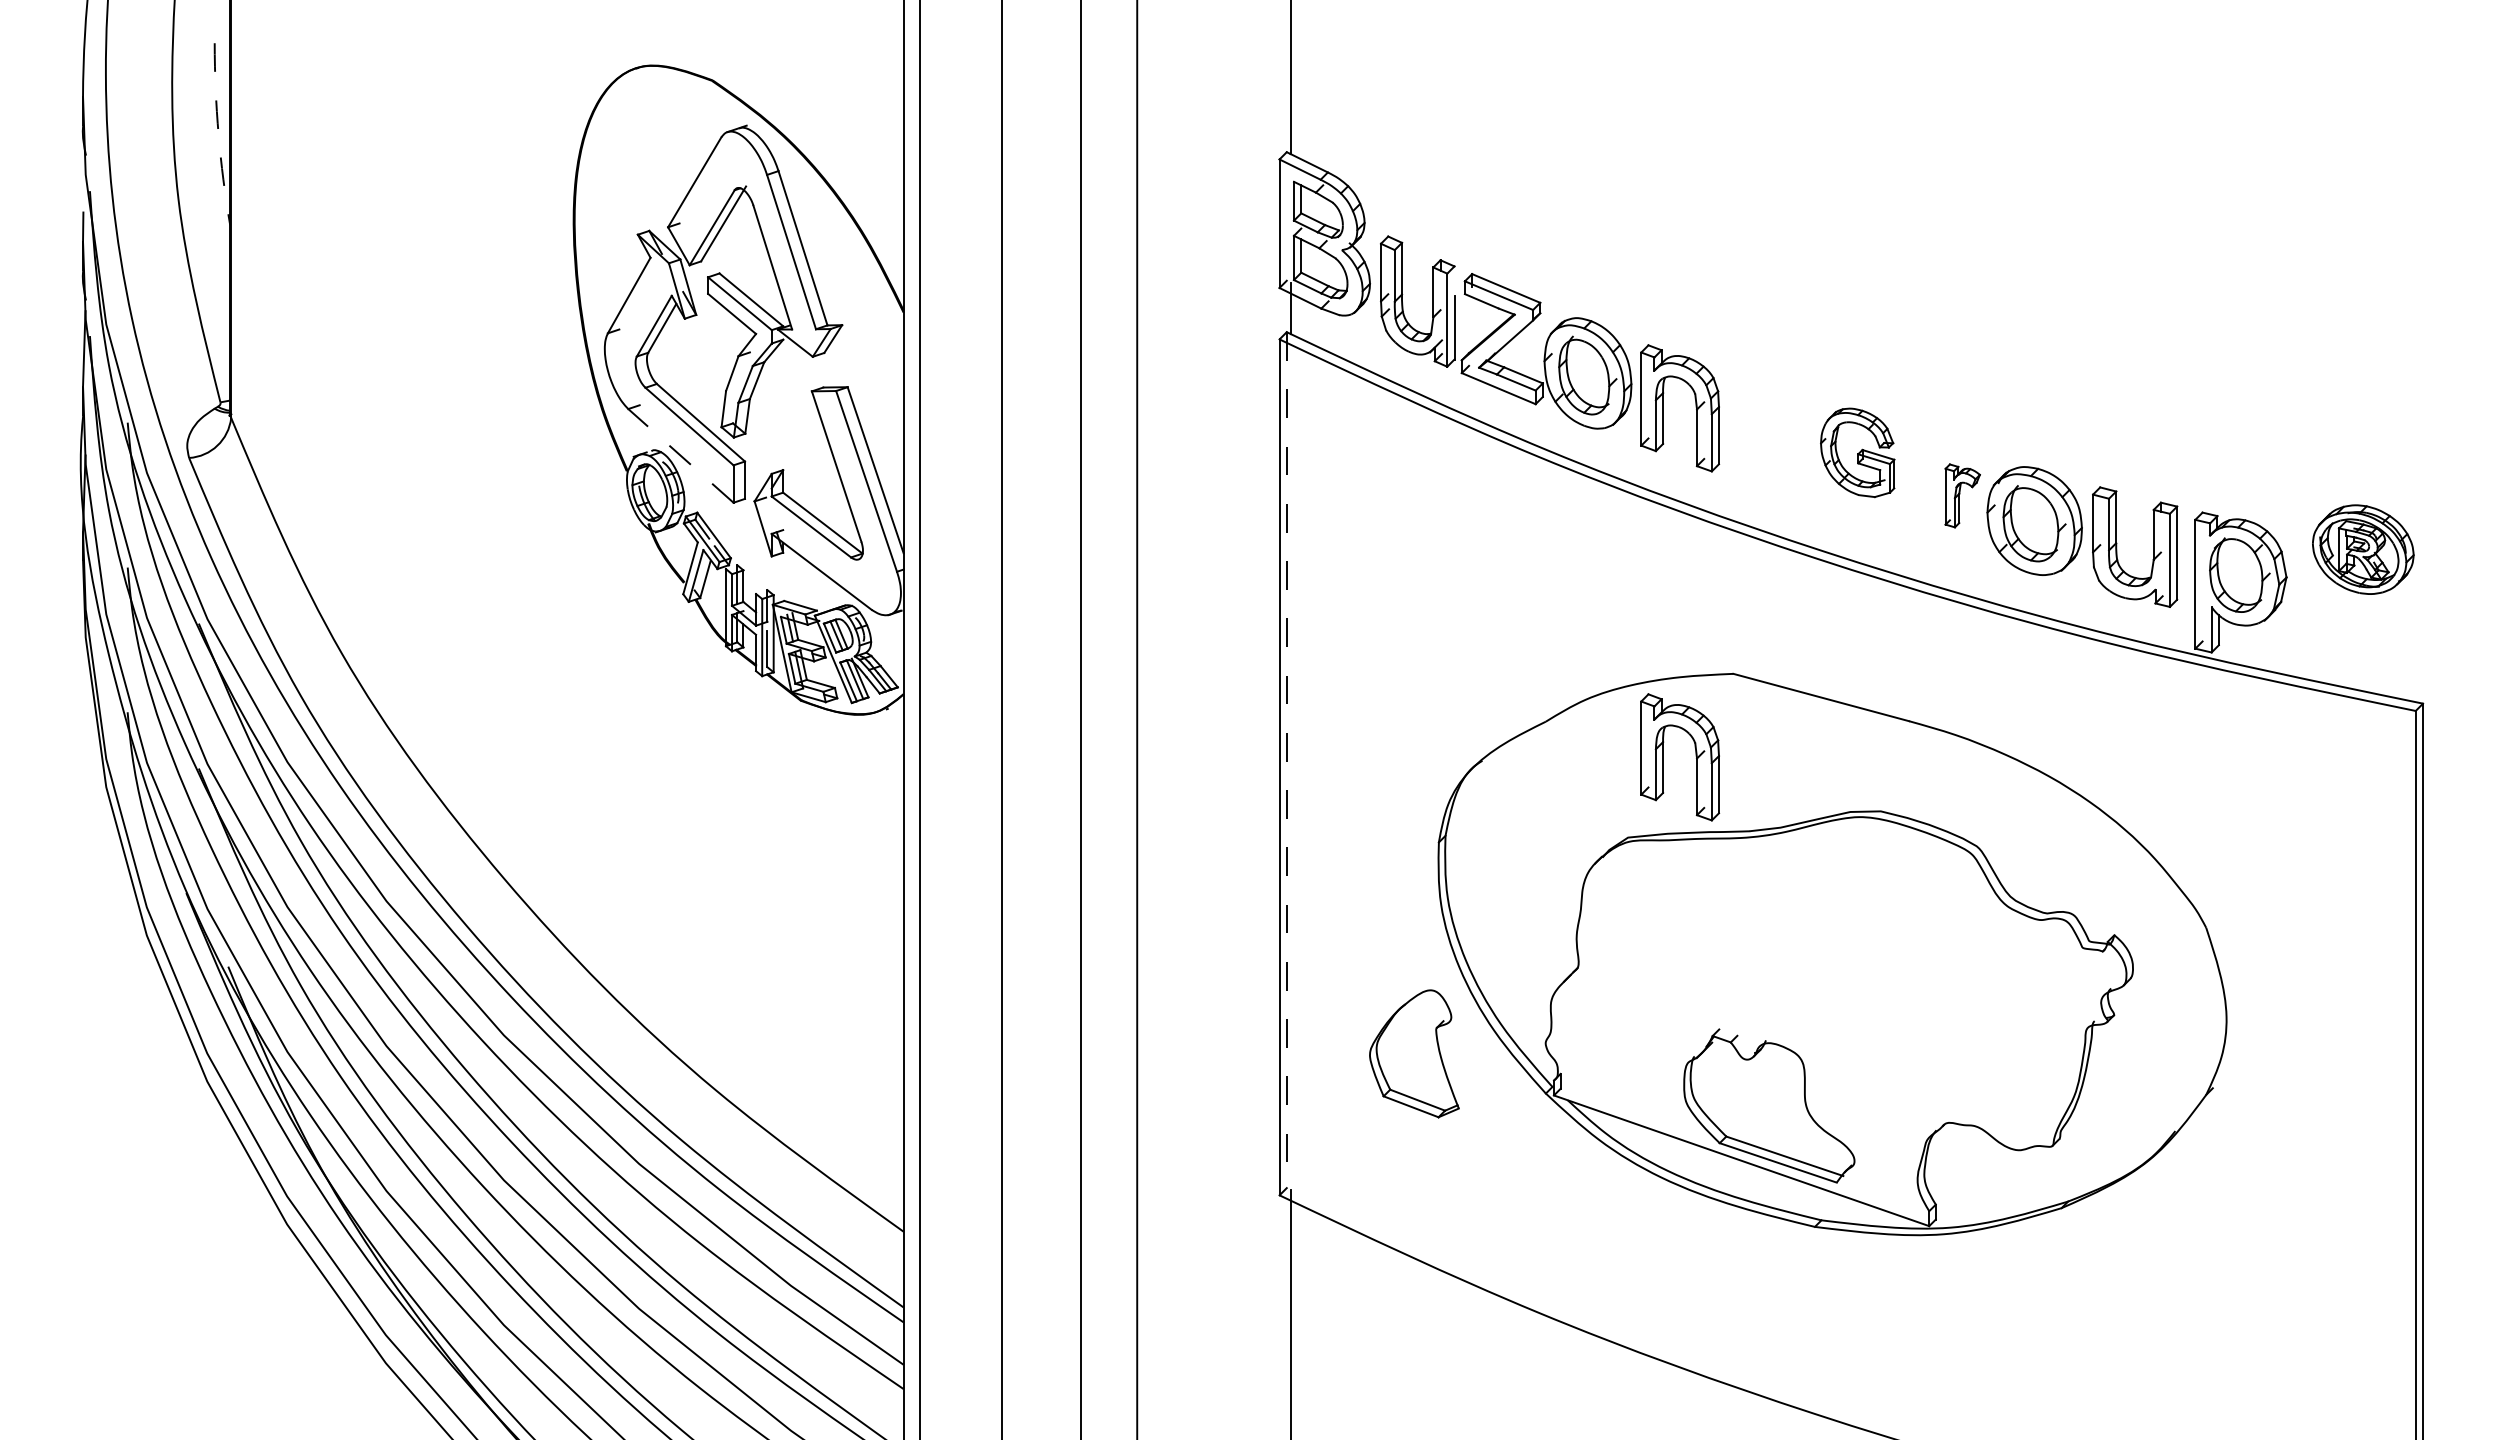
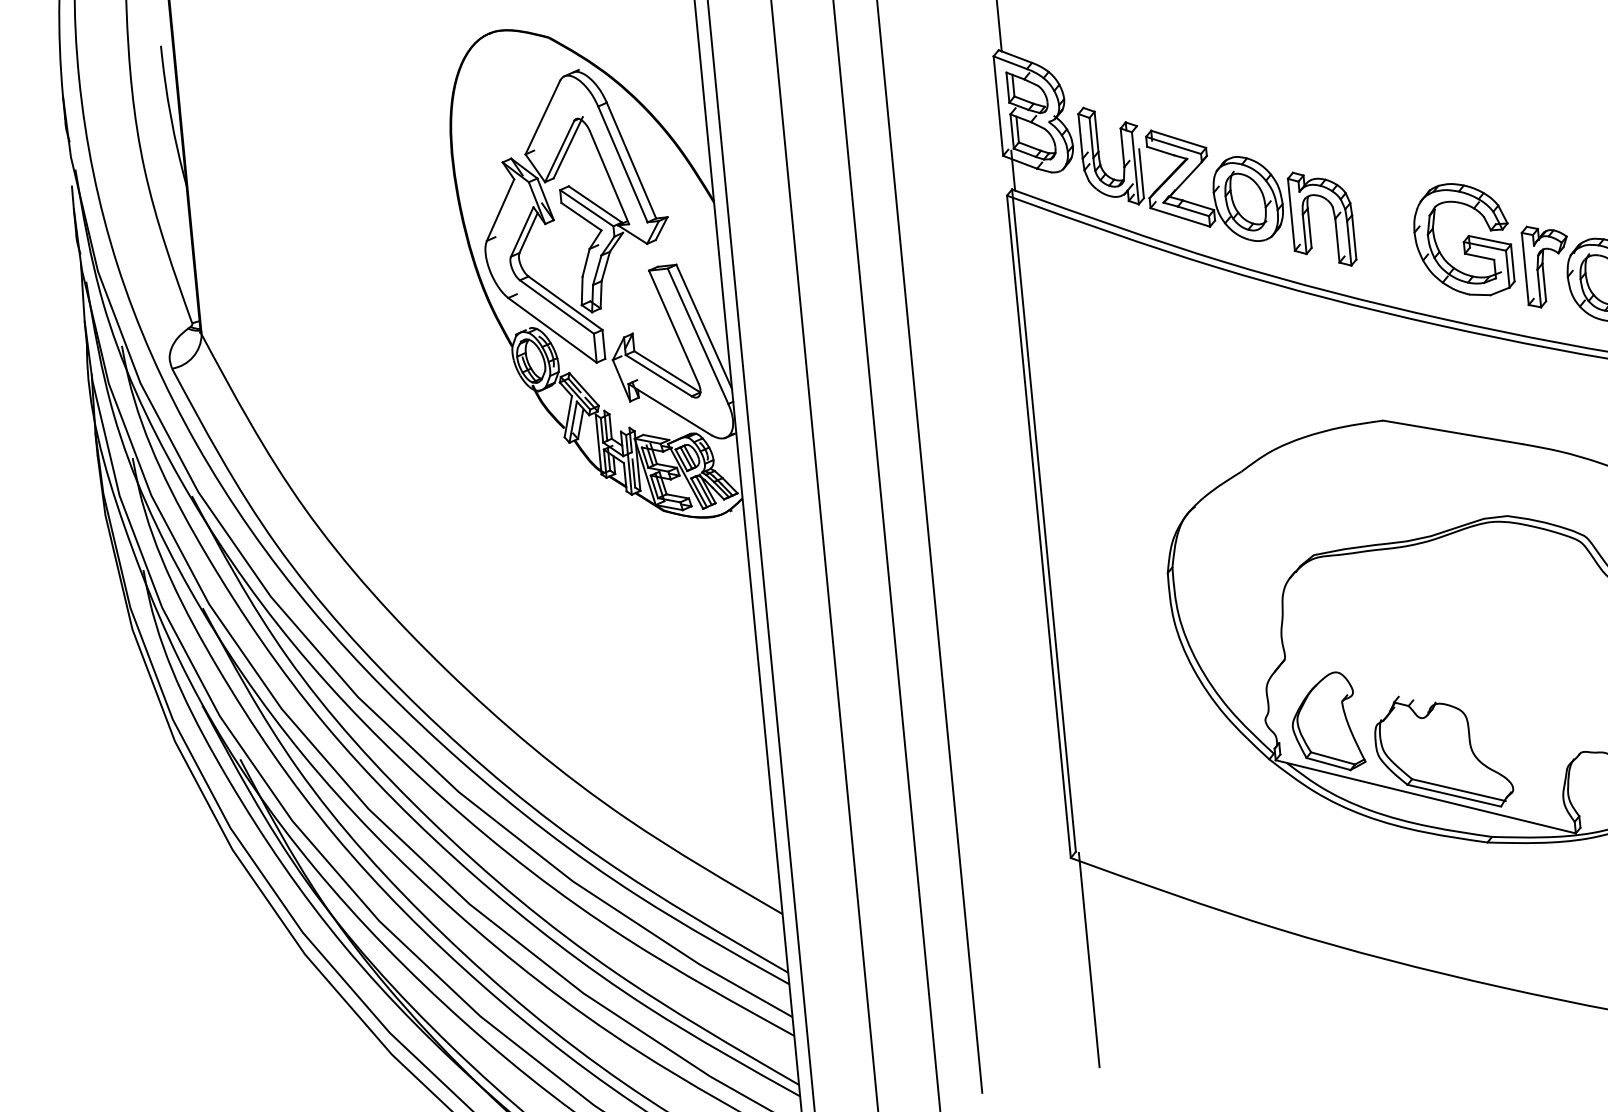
arc: (218, 134) -> (170, 116), dashed -> solid
part: (1857, 452) -> (1462, 240), size x1.67
line: (680, 455) -> (552, 330), dashed -> solid
part: (1962, 495) -> (1547, 265), size x1.67
part: (1695, 756) -> (1359, 487), removed
line: (1286, 760) -> (1043, 520), dashed -> solid
part: (1414, 1053) -> (1327, 722), moved

